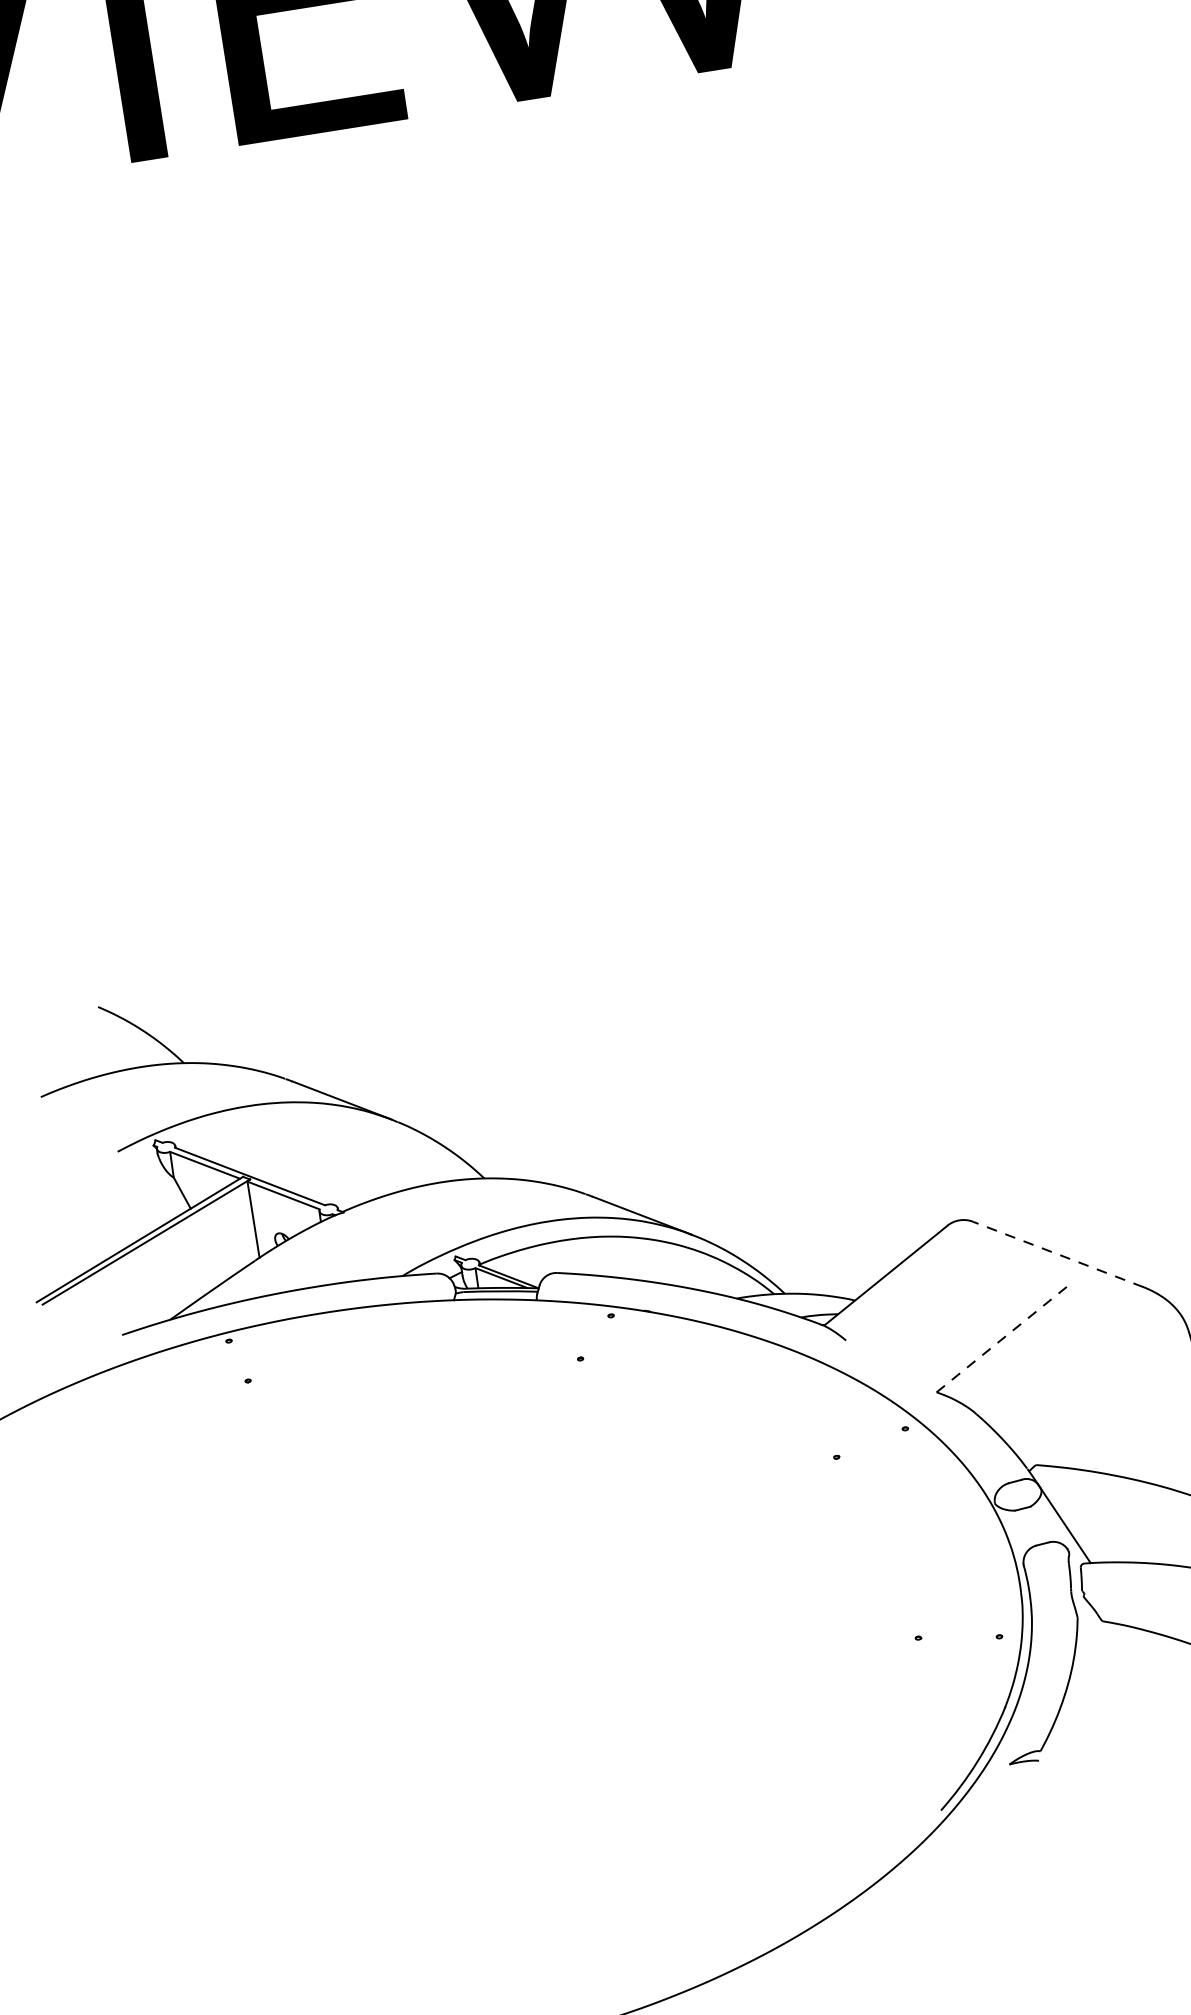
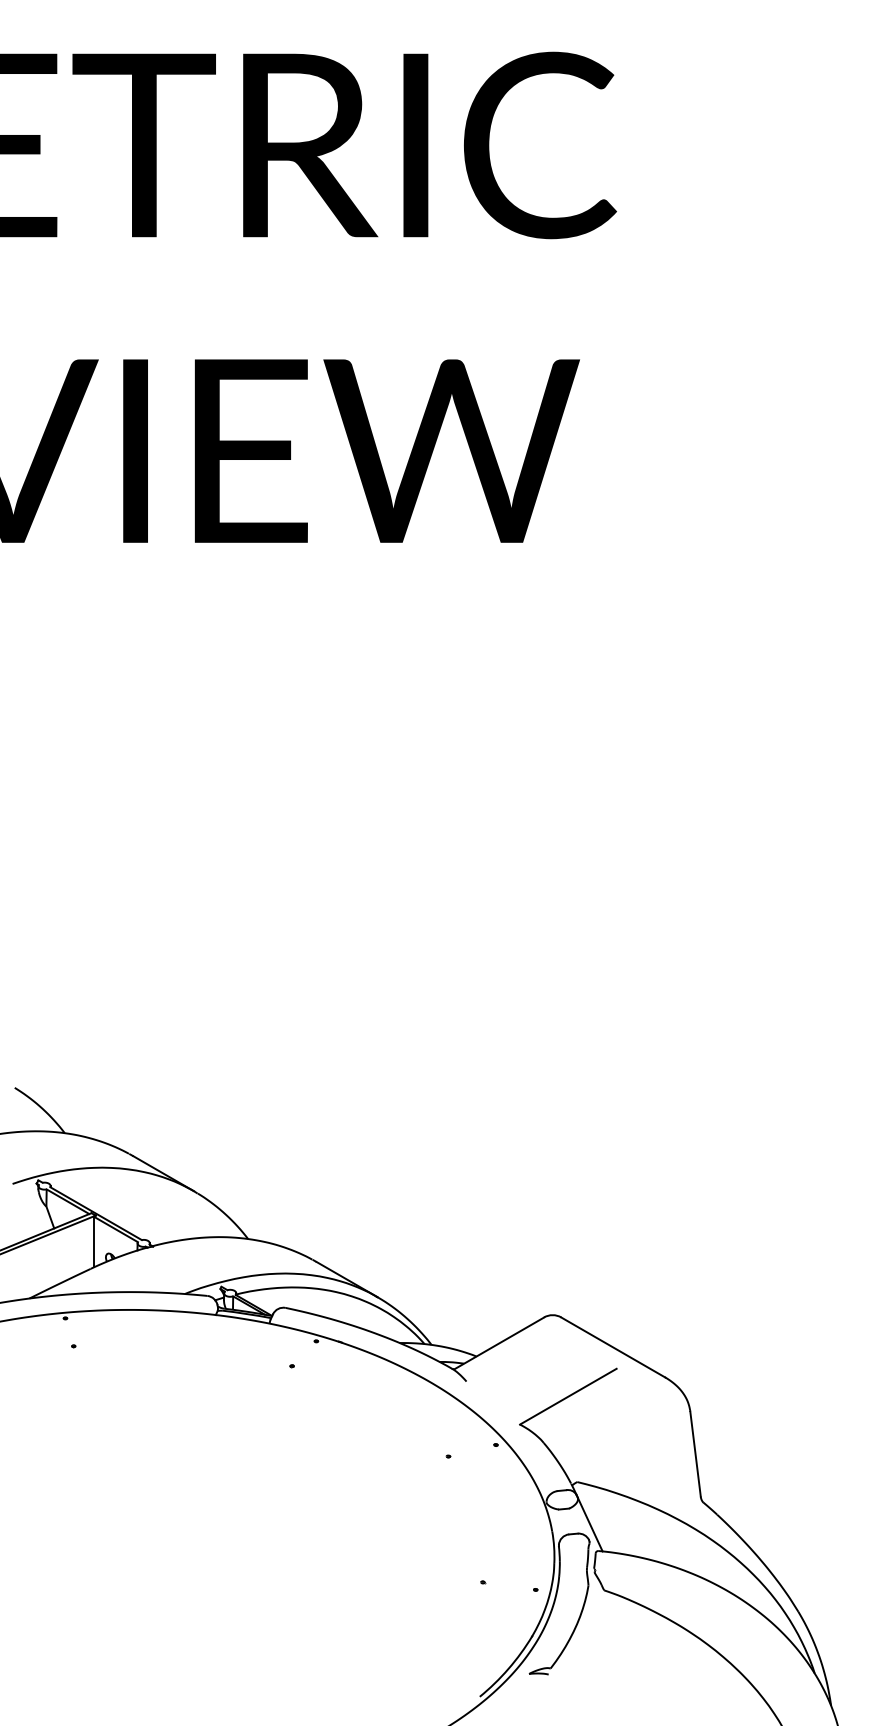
line: (1058, 1254) -> (613, 1347), dashed -> solid
line: (1002, 1338) -> (568, 1396), dashed -> solid

